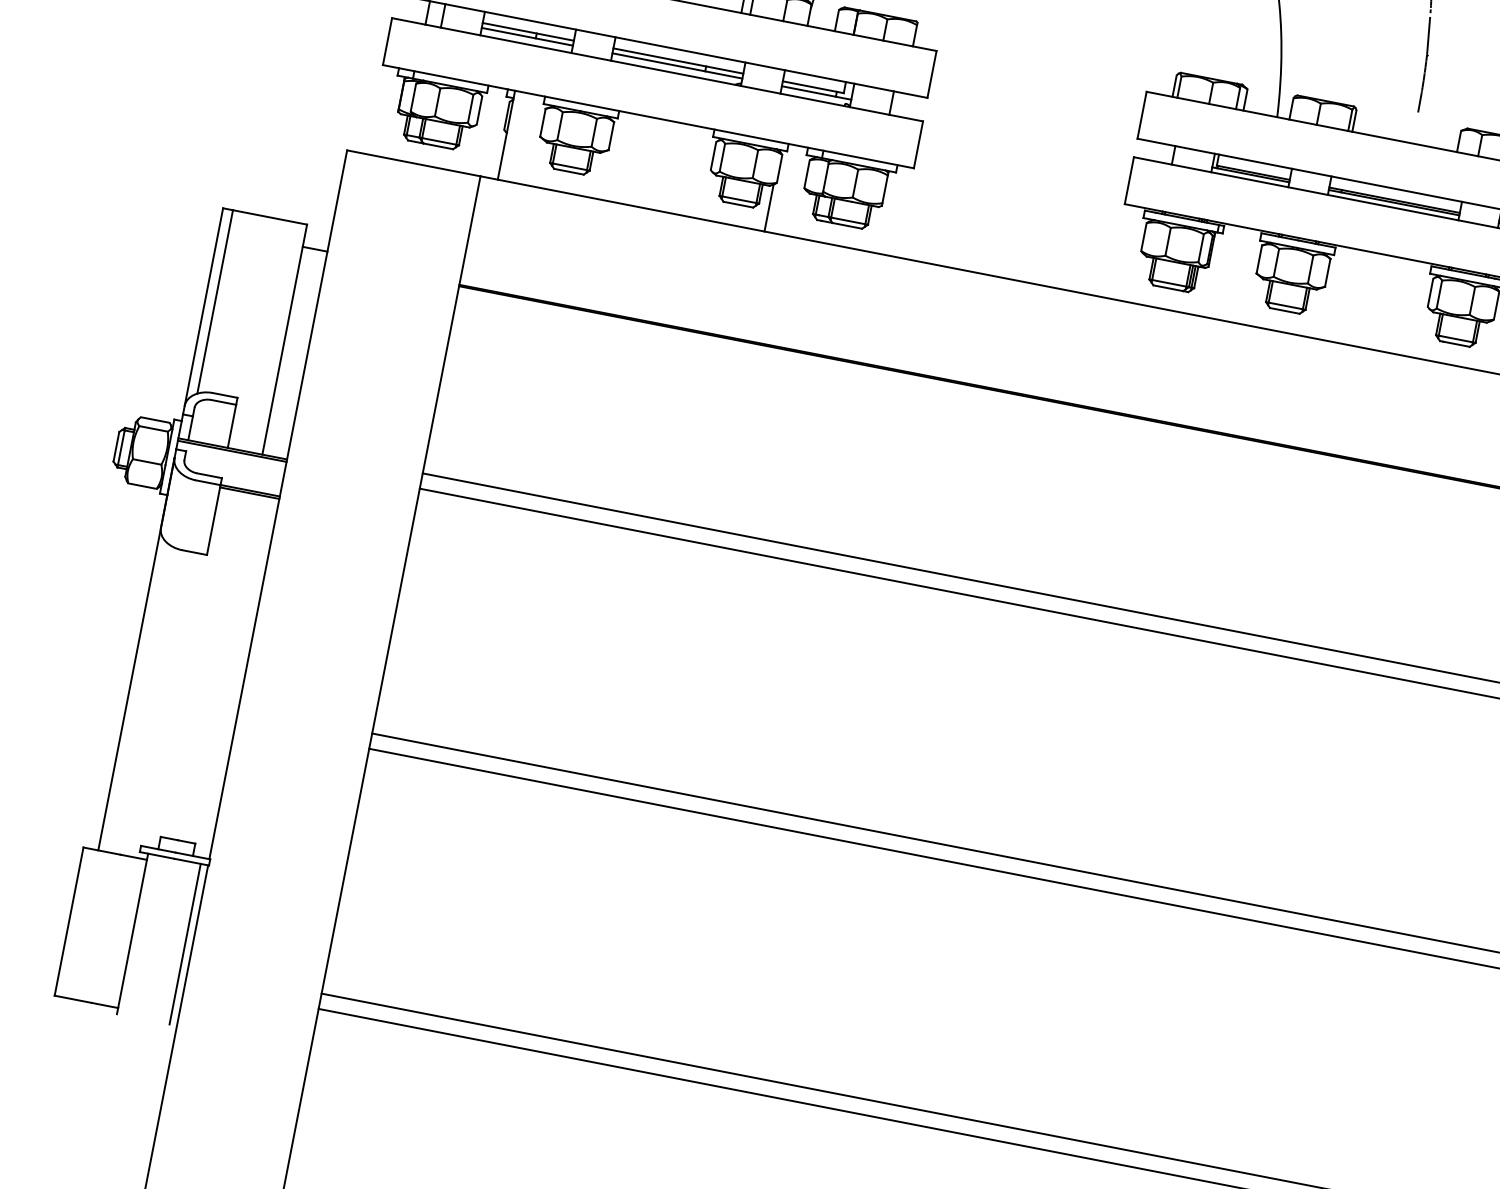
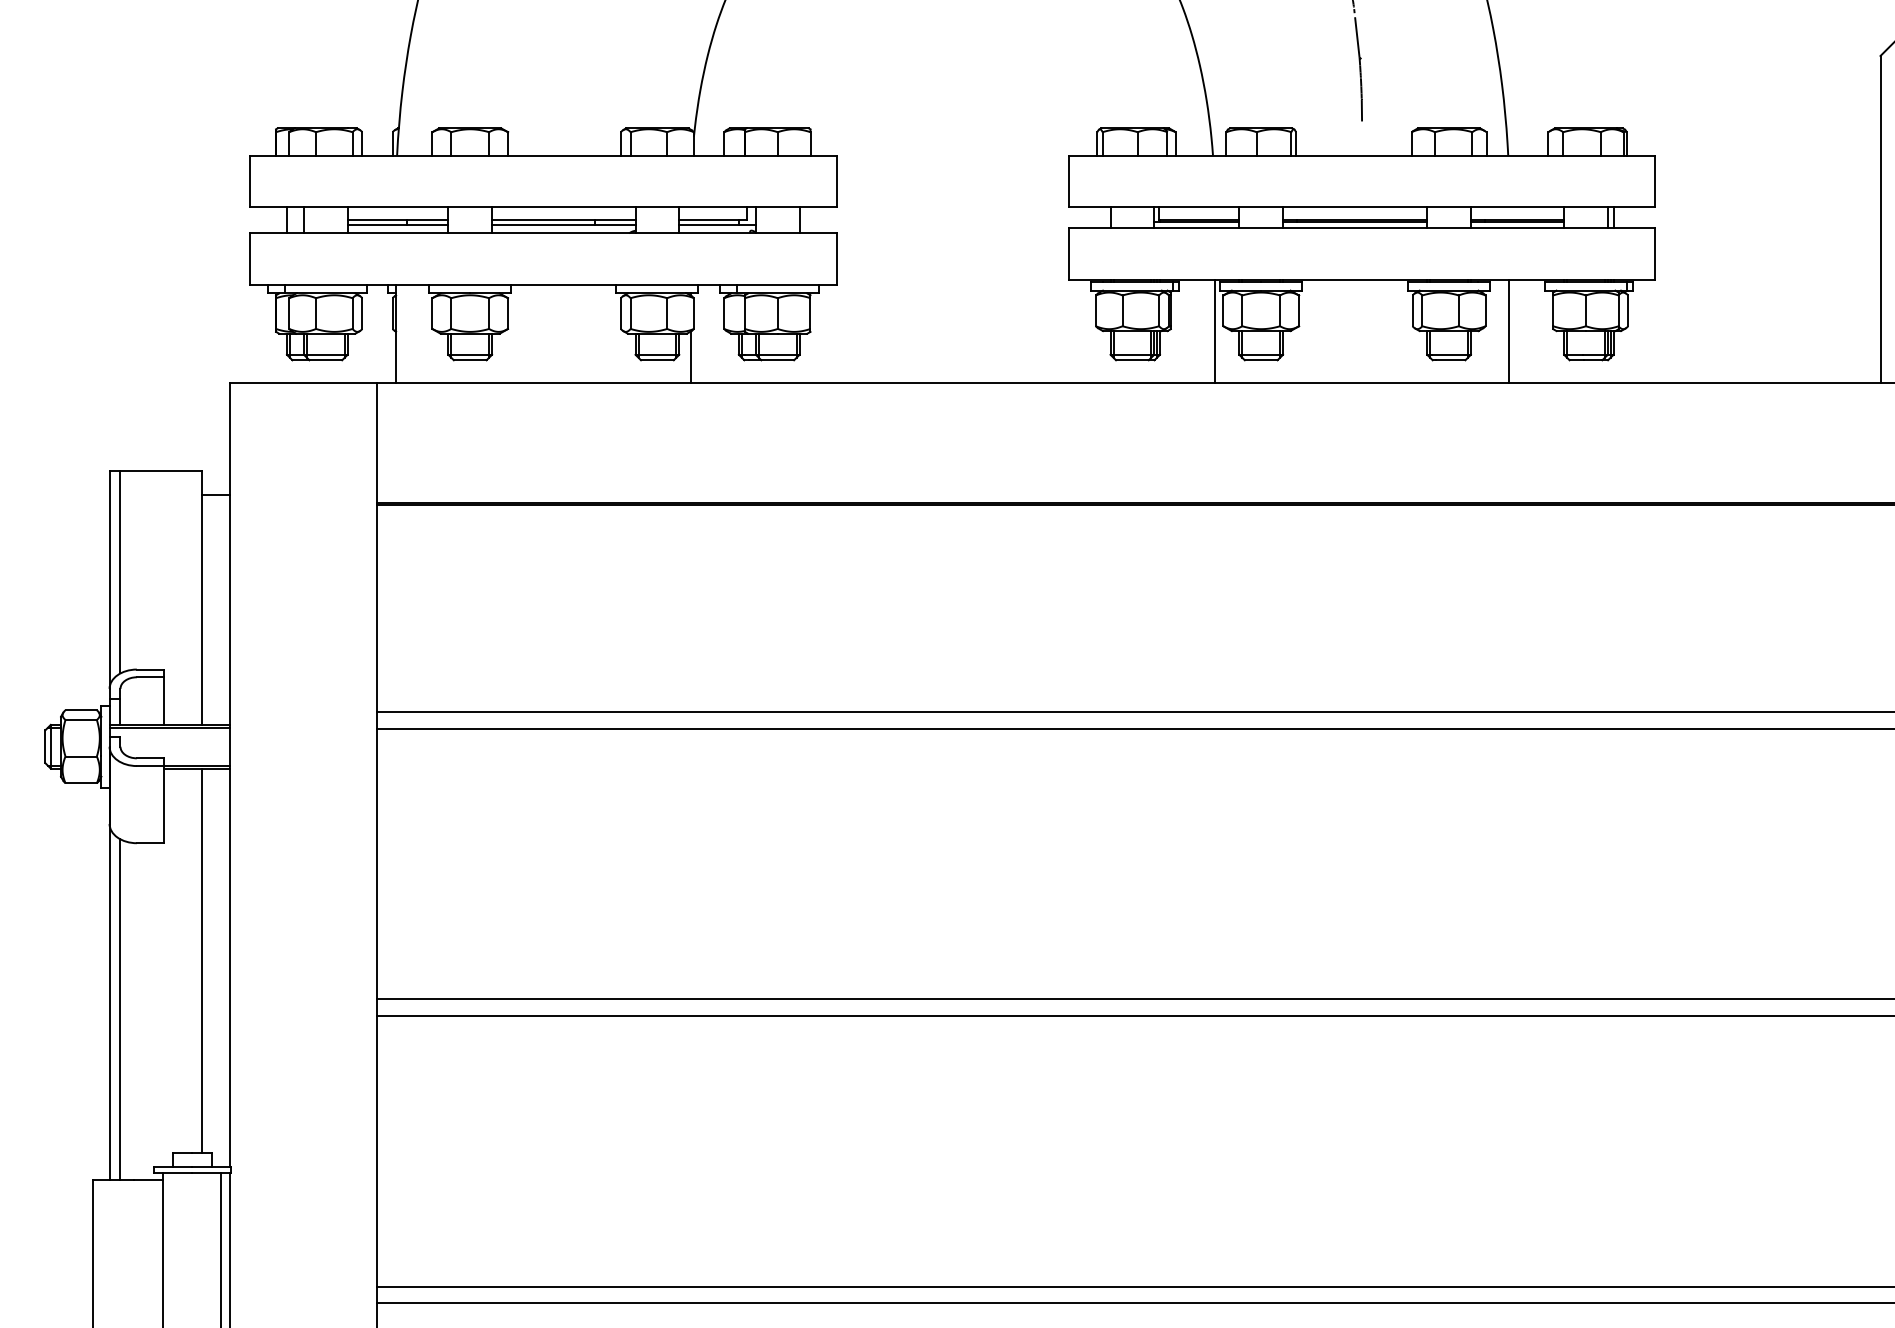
line: (1247, 276) -> (1214, 331), added
line: (221, 667) -> (202, 960), added
line: (138, 697) -> (120, 1009), added

